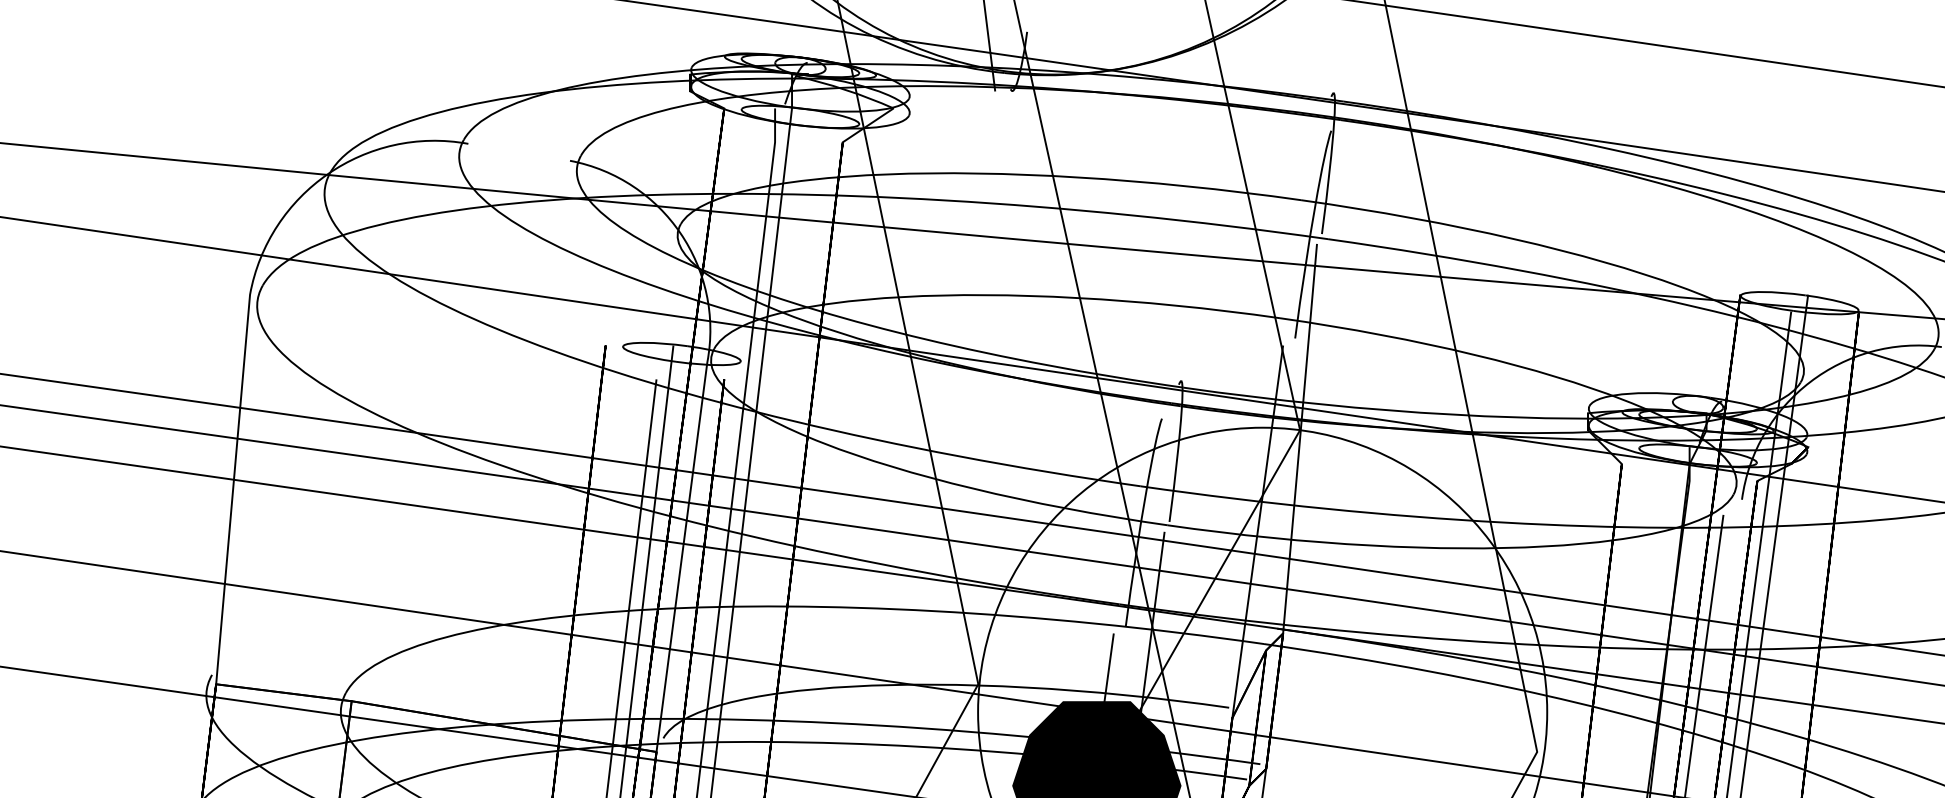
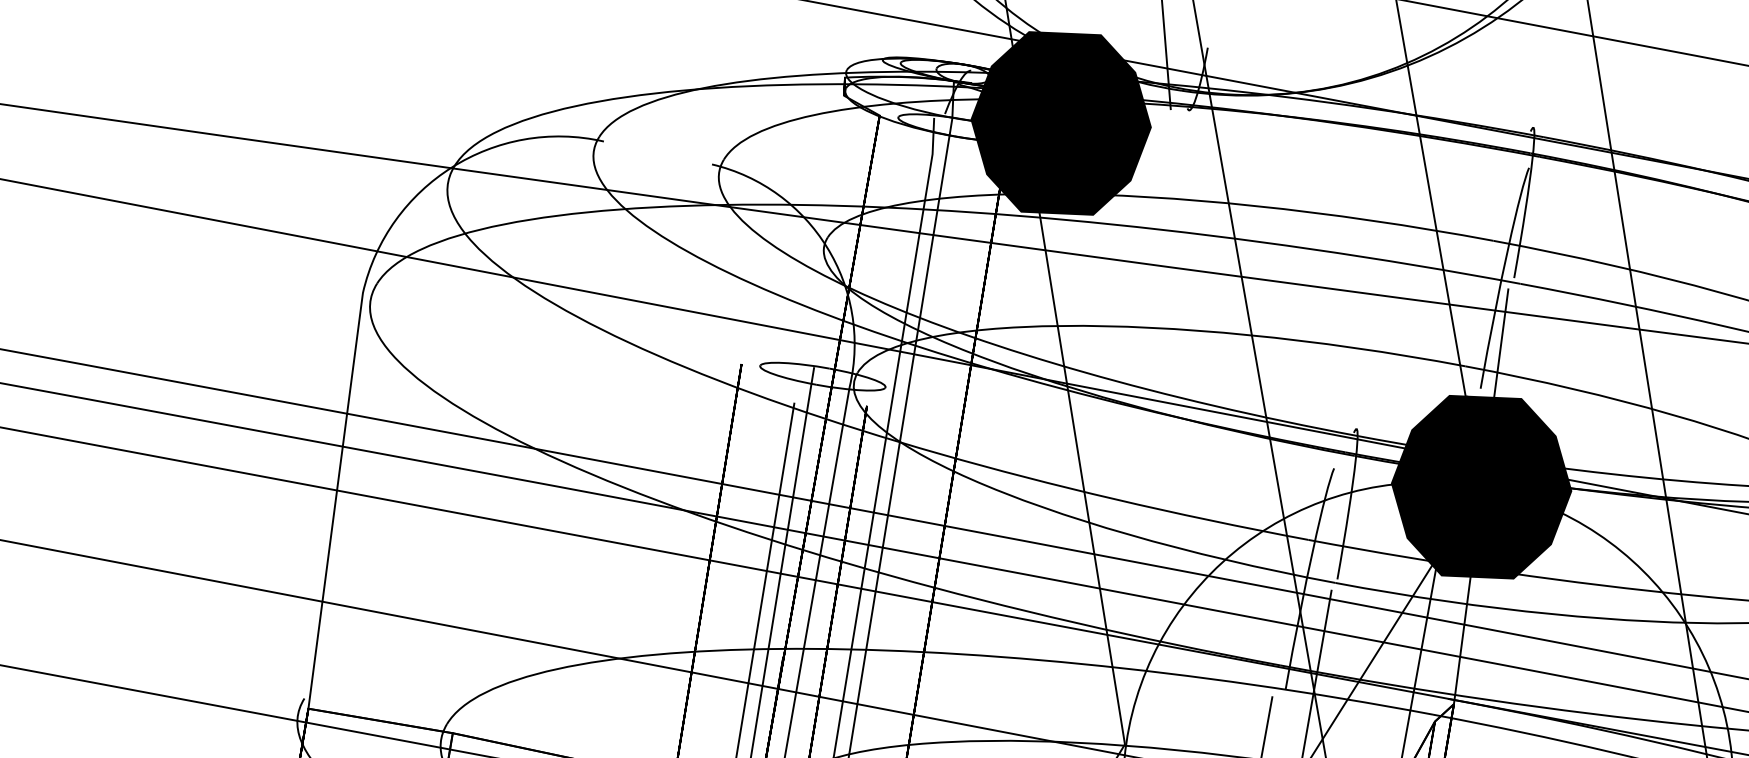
fill: (893, 108) -> (1061, 123), added
fill: (1299, 429) -> (1481, 486), added

